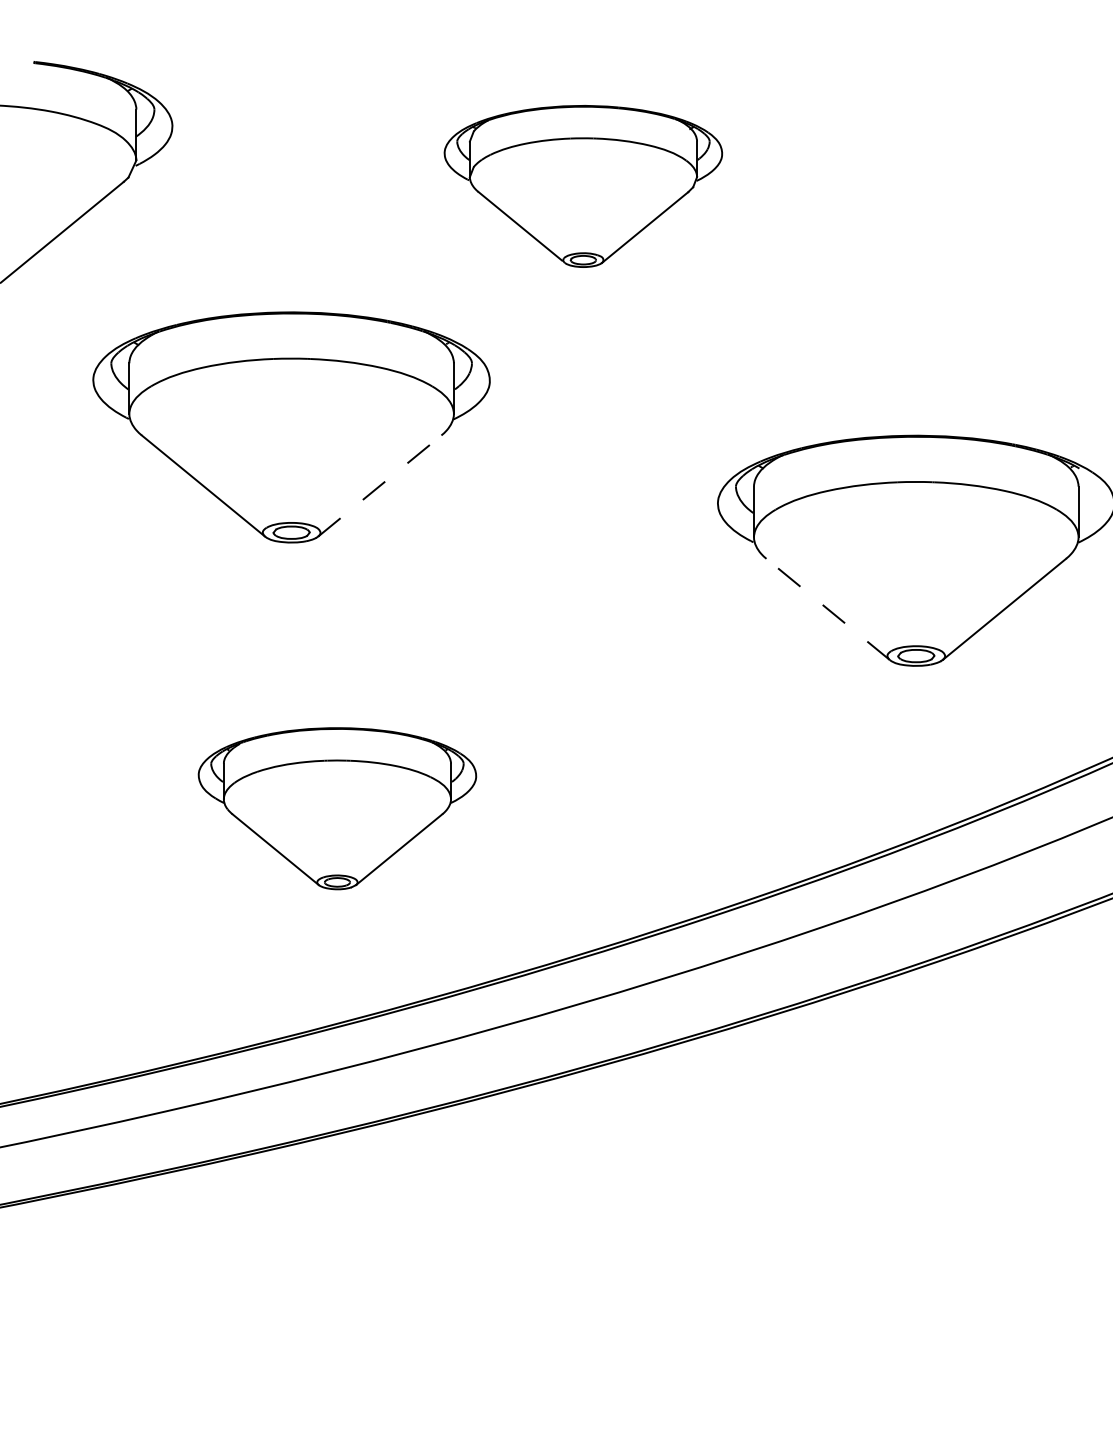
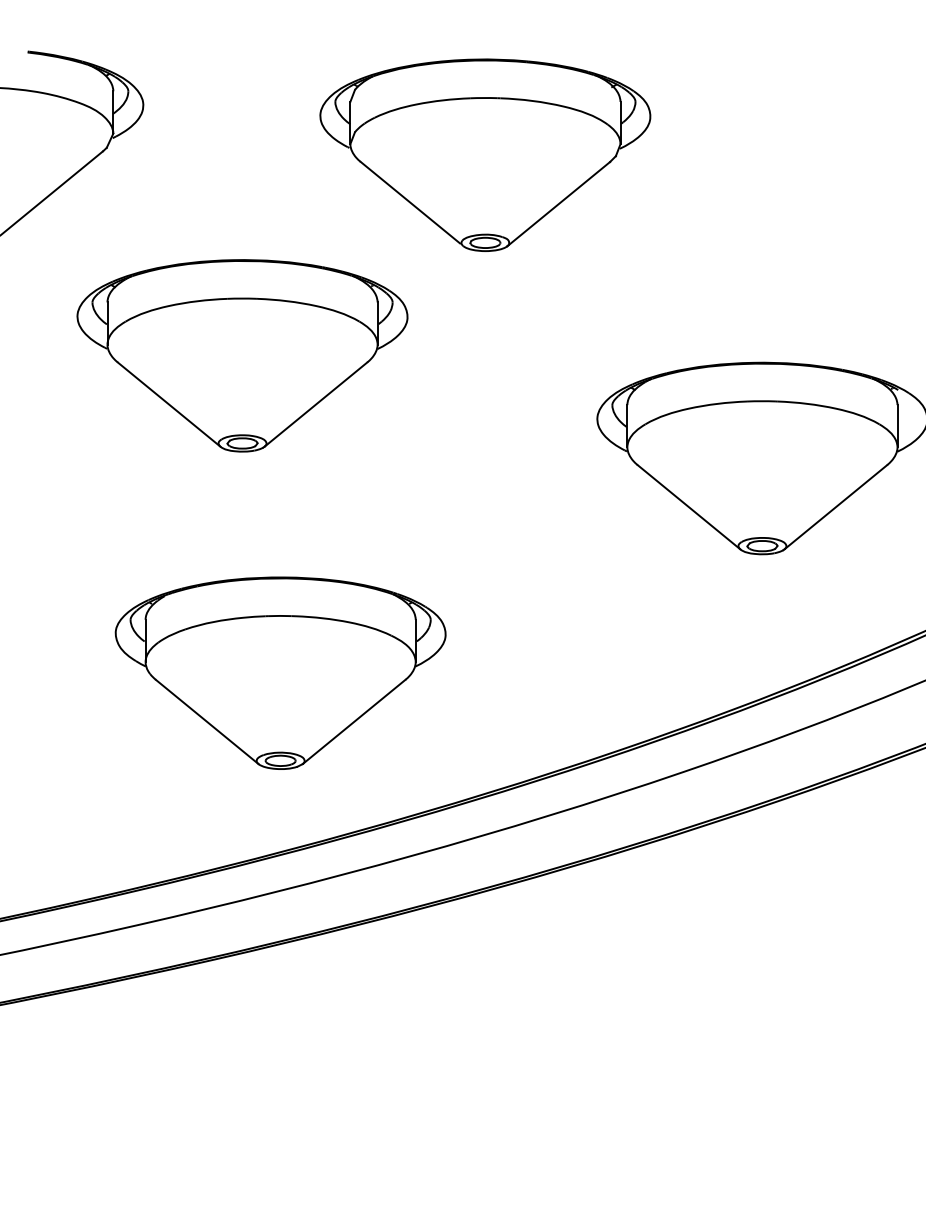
part: (583, 186) -> (485, 155), size x1.43
line: (379, 486) -> (315, 404), dashed -> solid
line: (828, 609) -> (689, 507), dashed -> solid
part: (337, 808) -> (280, 673), size x1.43

